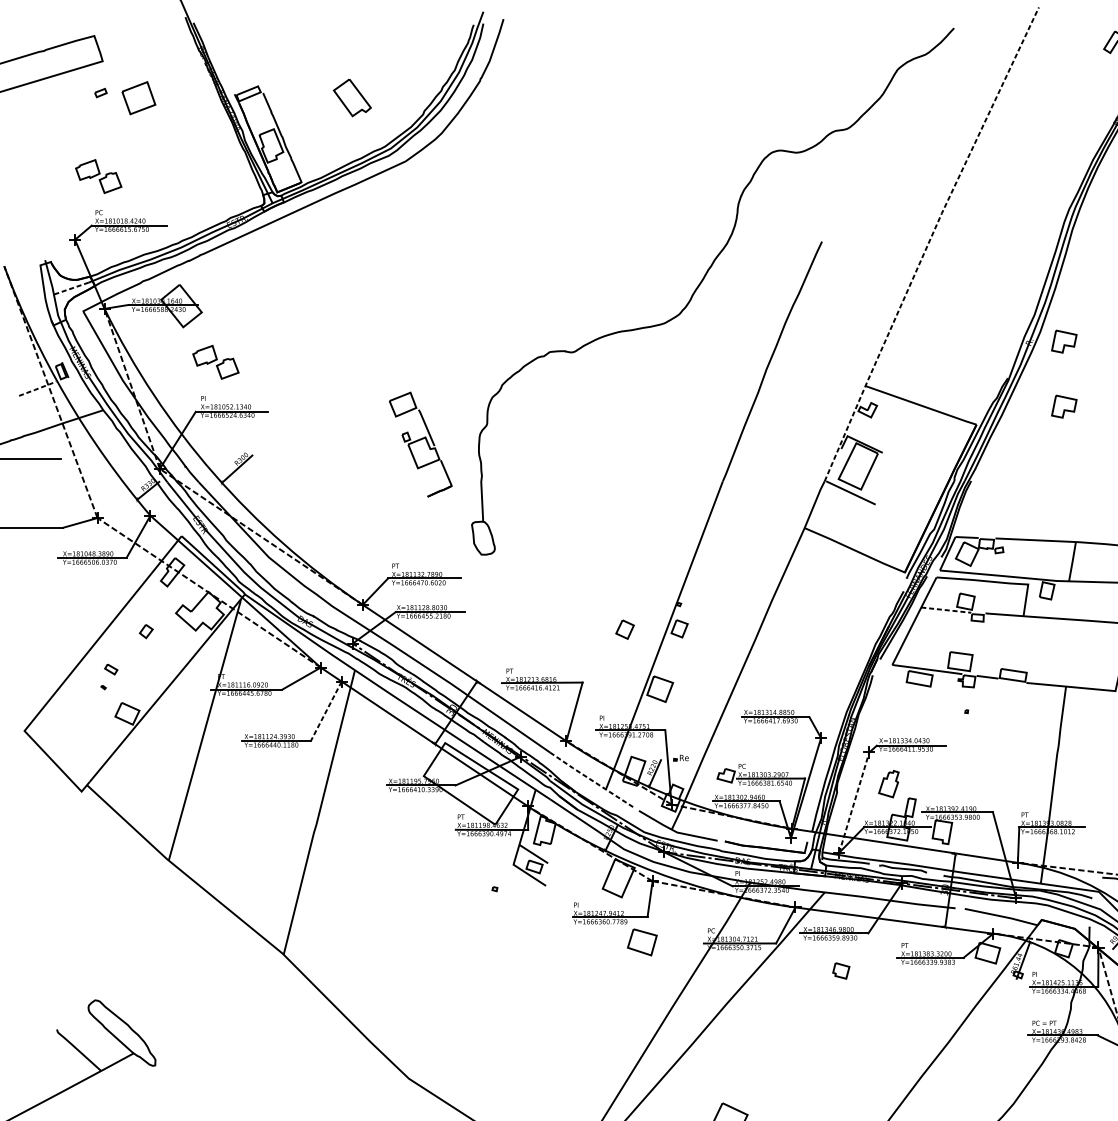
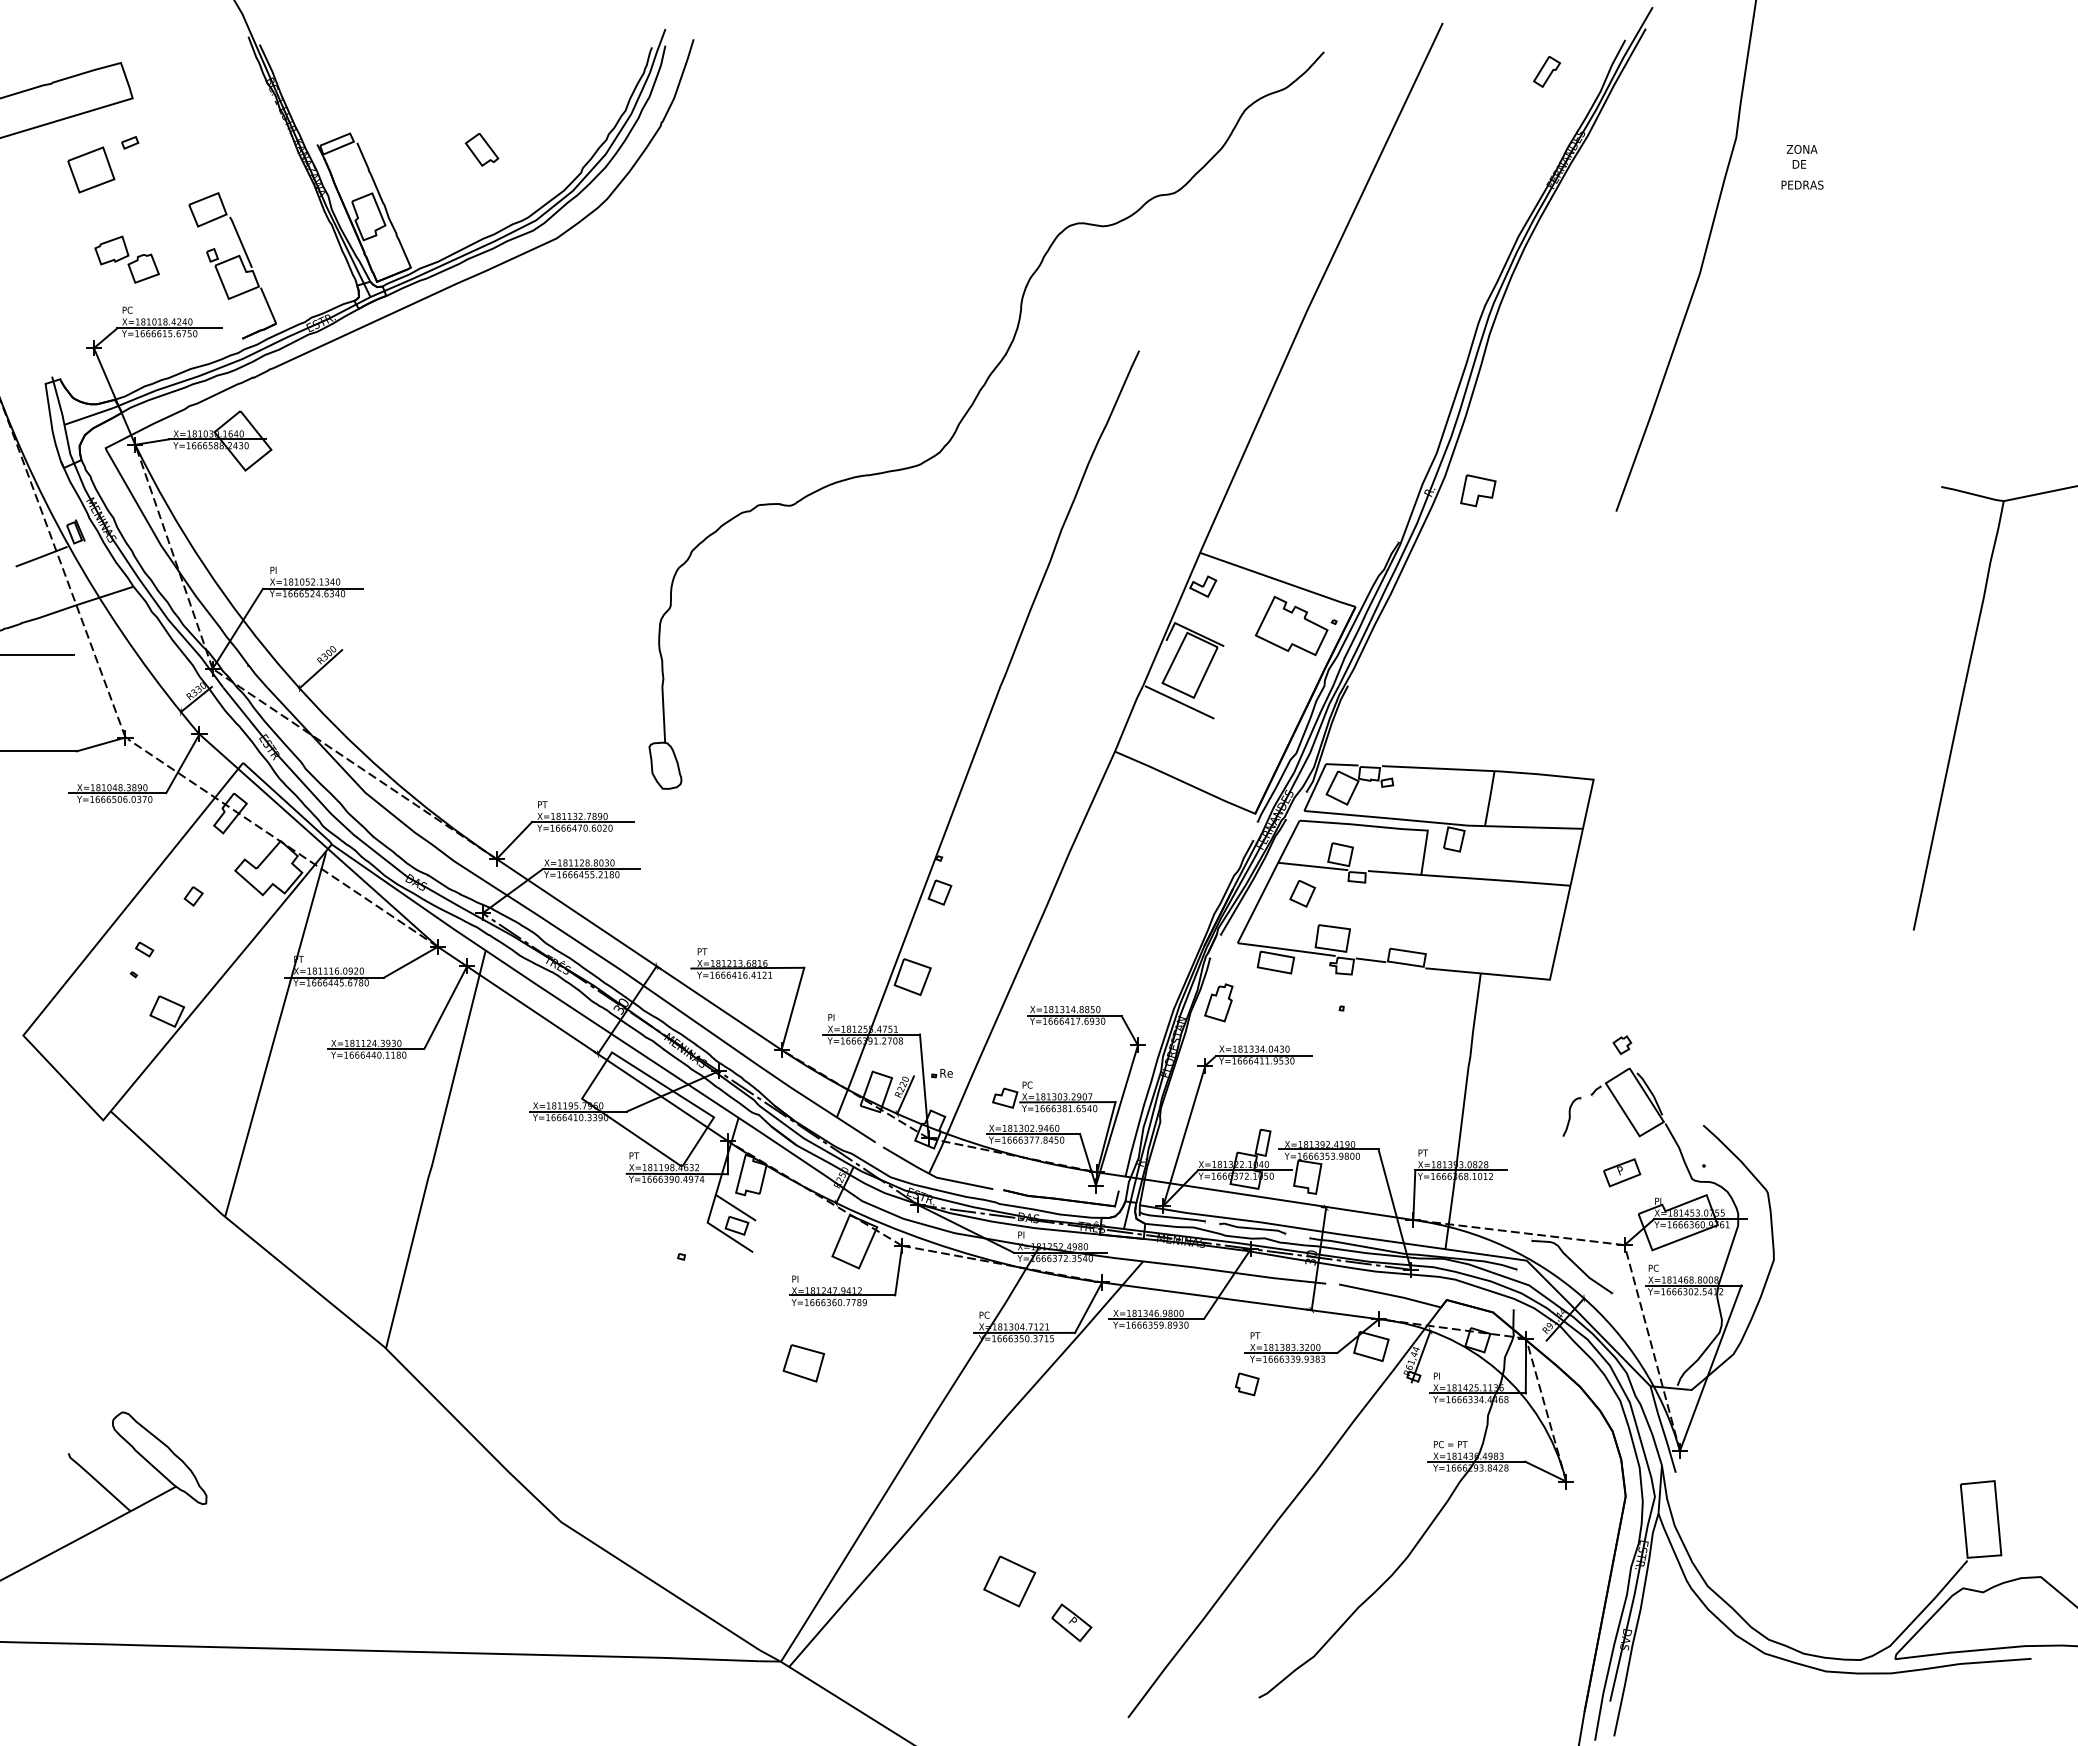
part: (139, 97) -> (91, 169), moved
part: (351, 97) -> (481, 149), size x0.62
line: (928, 242) -> (1288, 352), dashed -> solid
line: (71, 288) -> (88, 416), dashed -> solid
part: (215, 362) -> (290, 519), removed
line: (38, 388) -> (42, 556), dashed -> solid
part: (1064, 406) -> (1478, 581), removed
part: (933, 437) -> (1295, 625), added
part: (420, 444) -> (232, 265), moved
line: (946, 610) -> (1313, 866), dashed -> solid
part: (624, 629) -> (1302, 893), moved
line: (326, 711) -> (445, 1008), dashed -> solid
line: (591, 780) -> (816, 1104), dashed -> solid
part: (888, 783) -> (1218, 1002), moved
line: (854, 802) -> (1184, 1135), dashed -> solid
part: (642, 942) -> (803, 1363), moved
part: (840, 971) -> (1246, 1384), moved

